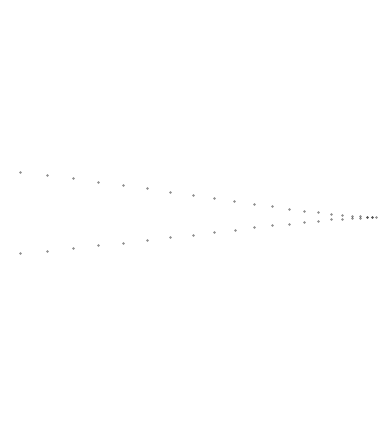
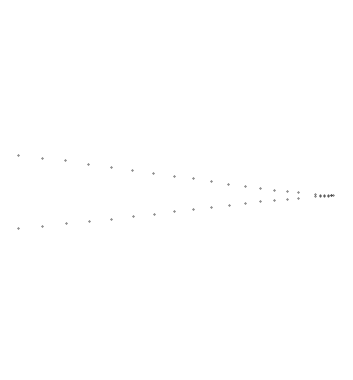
part: (359, 217) -> (323, 195), size x0.6

